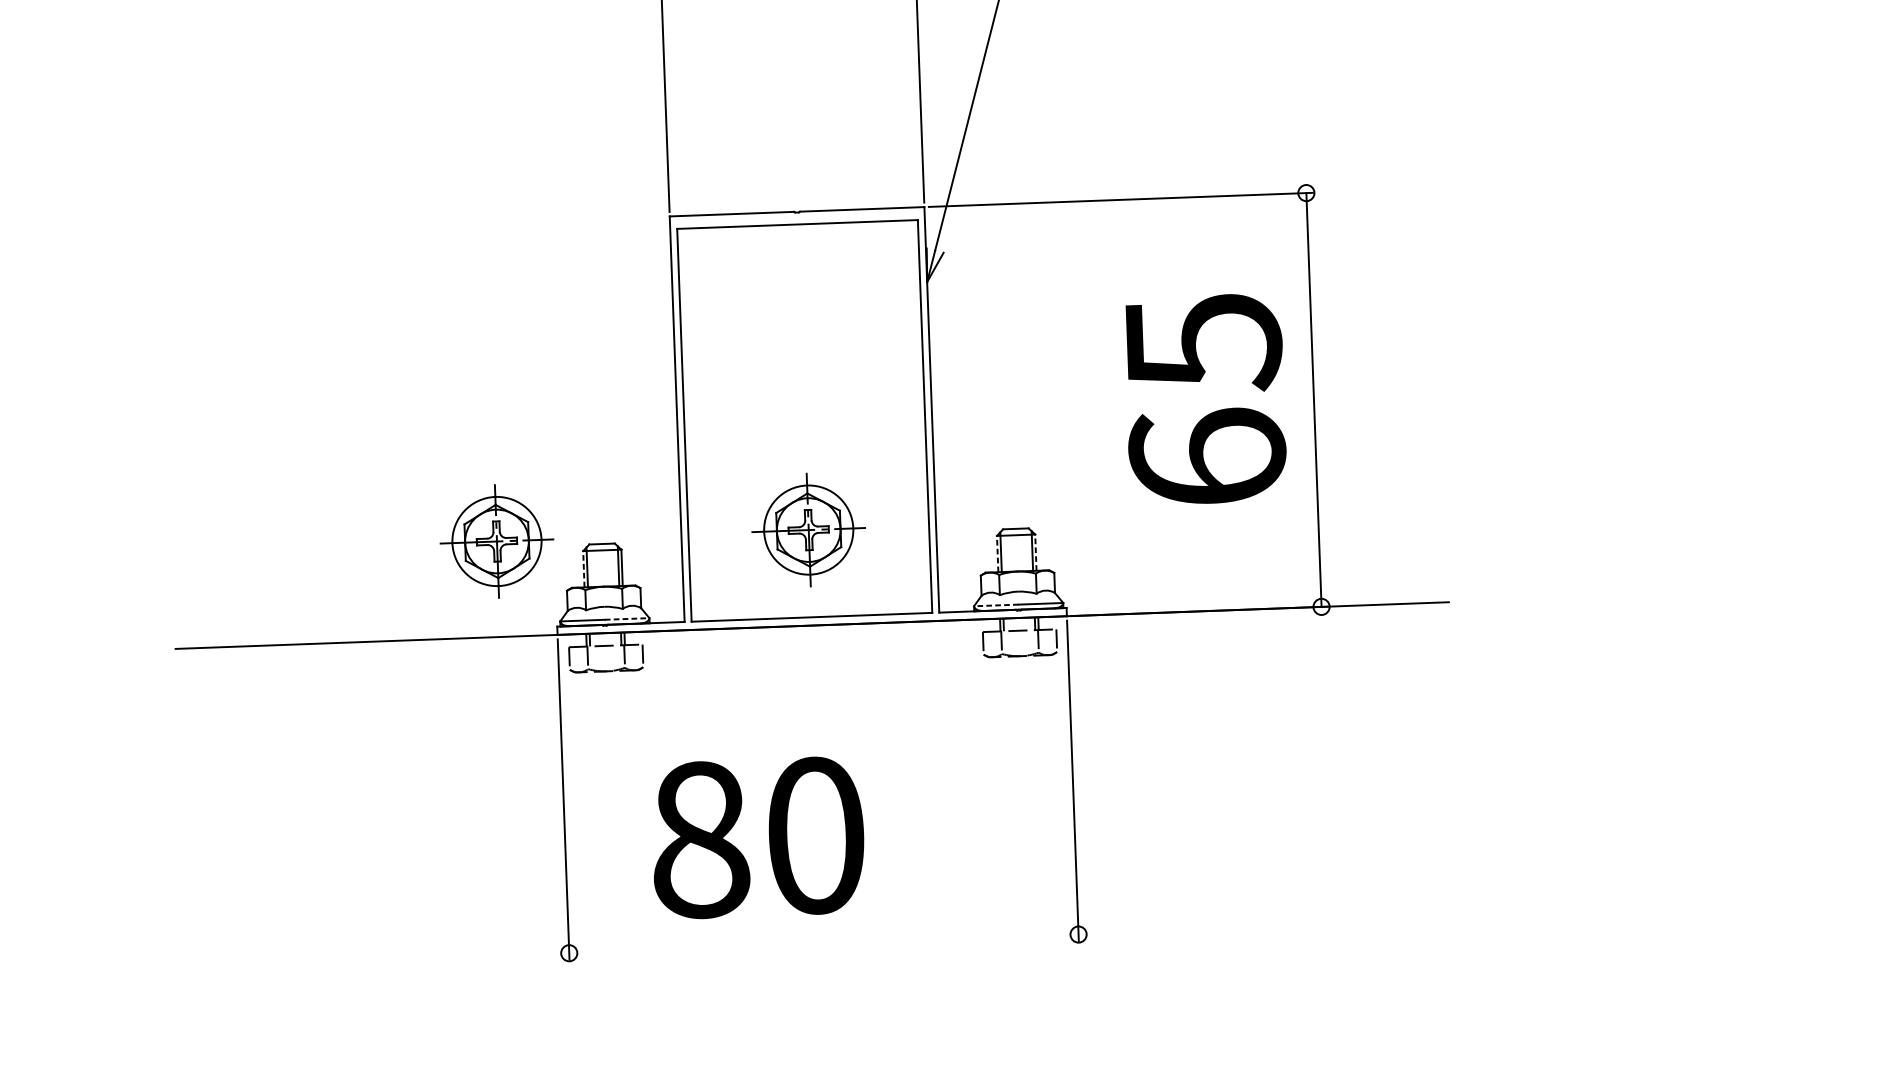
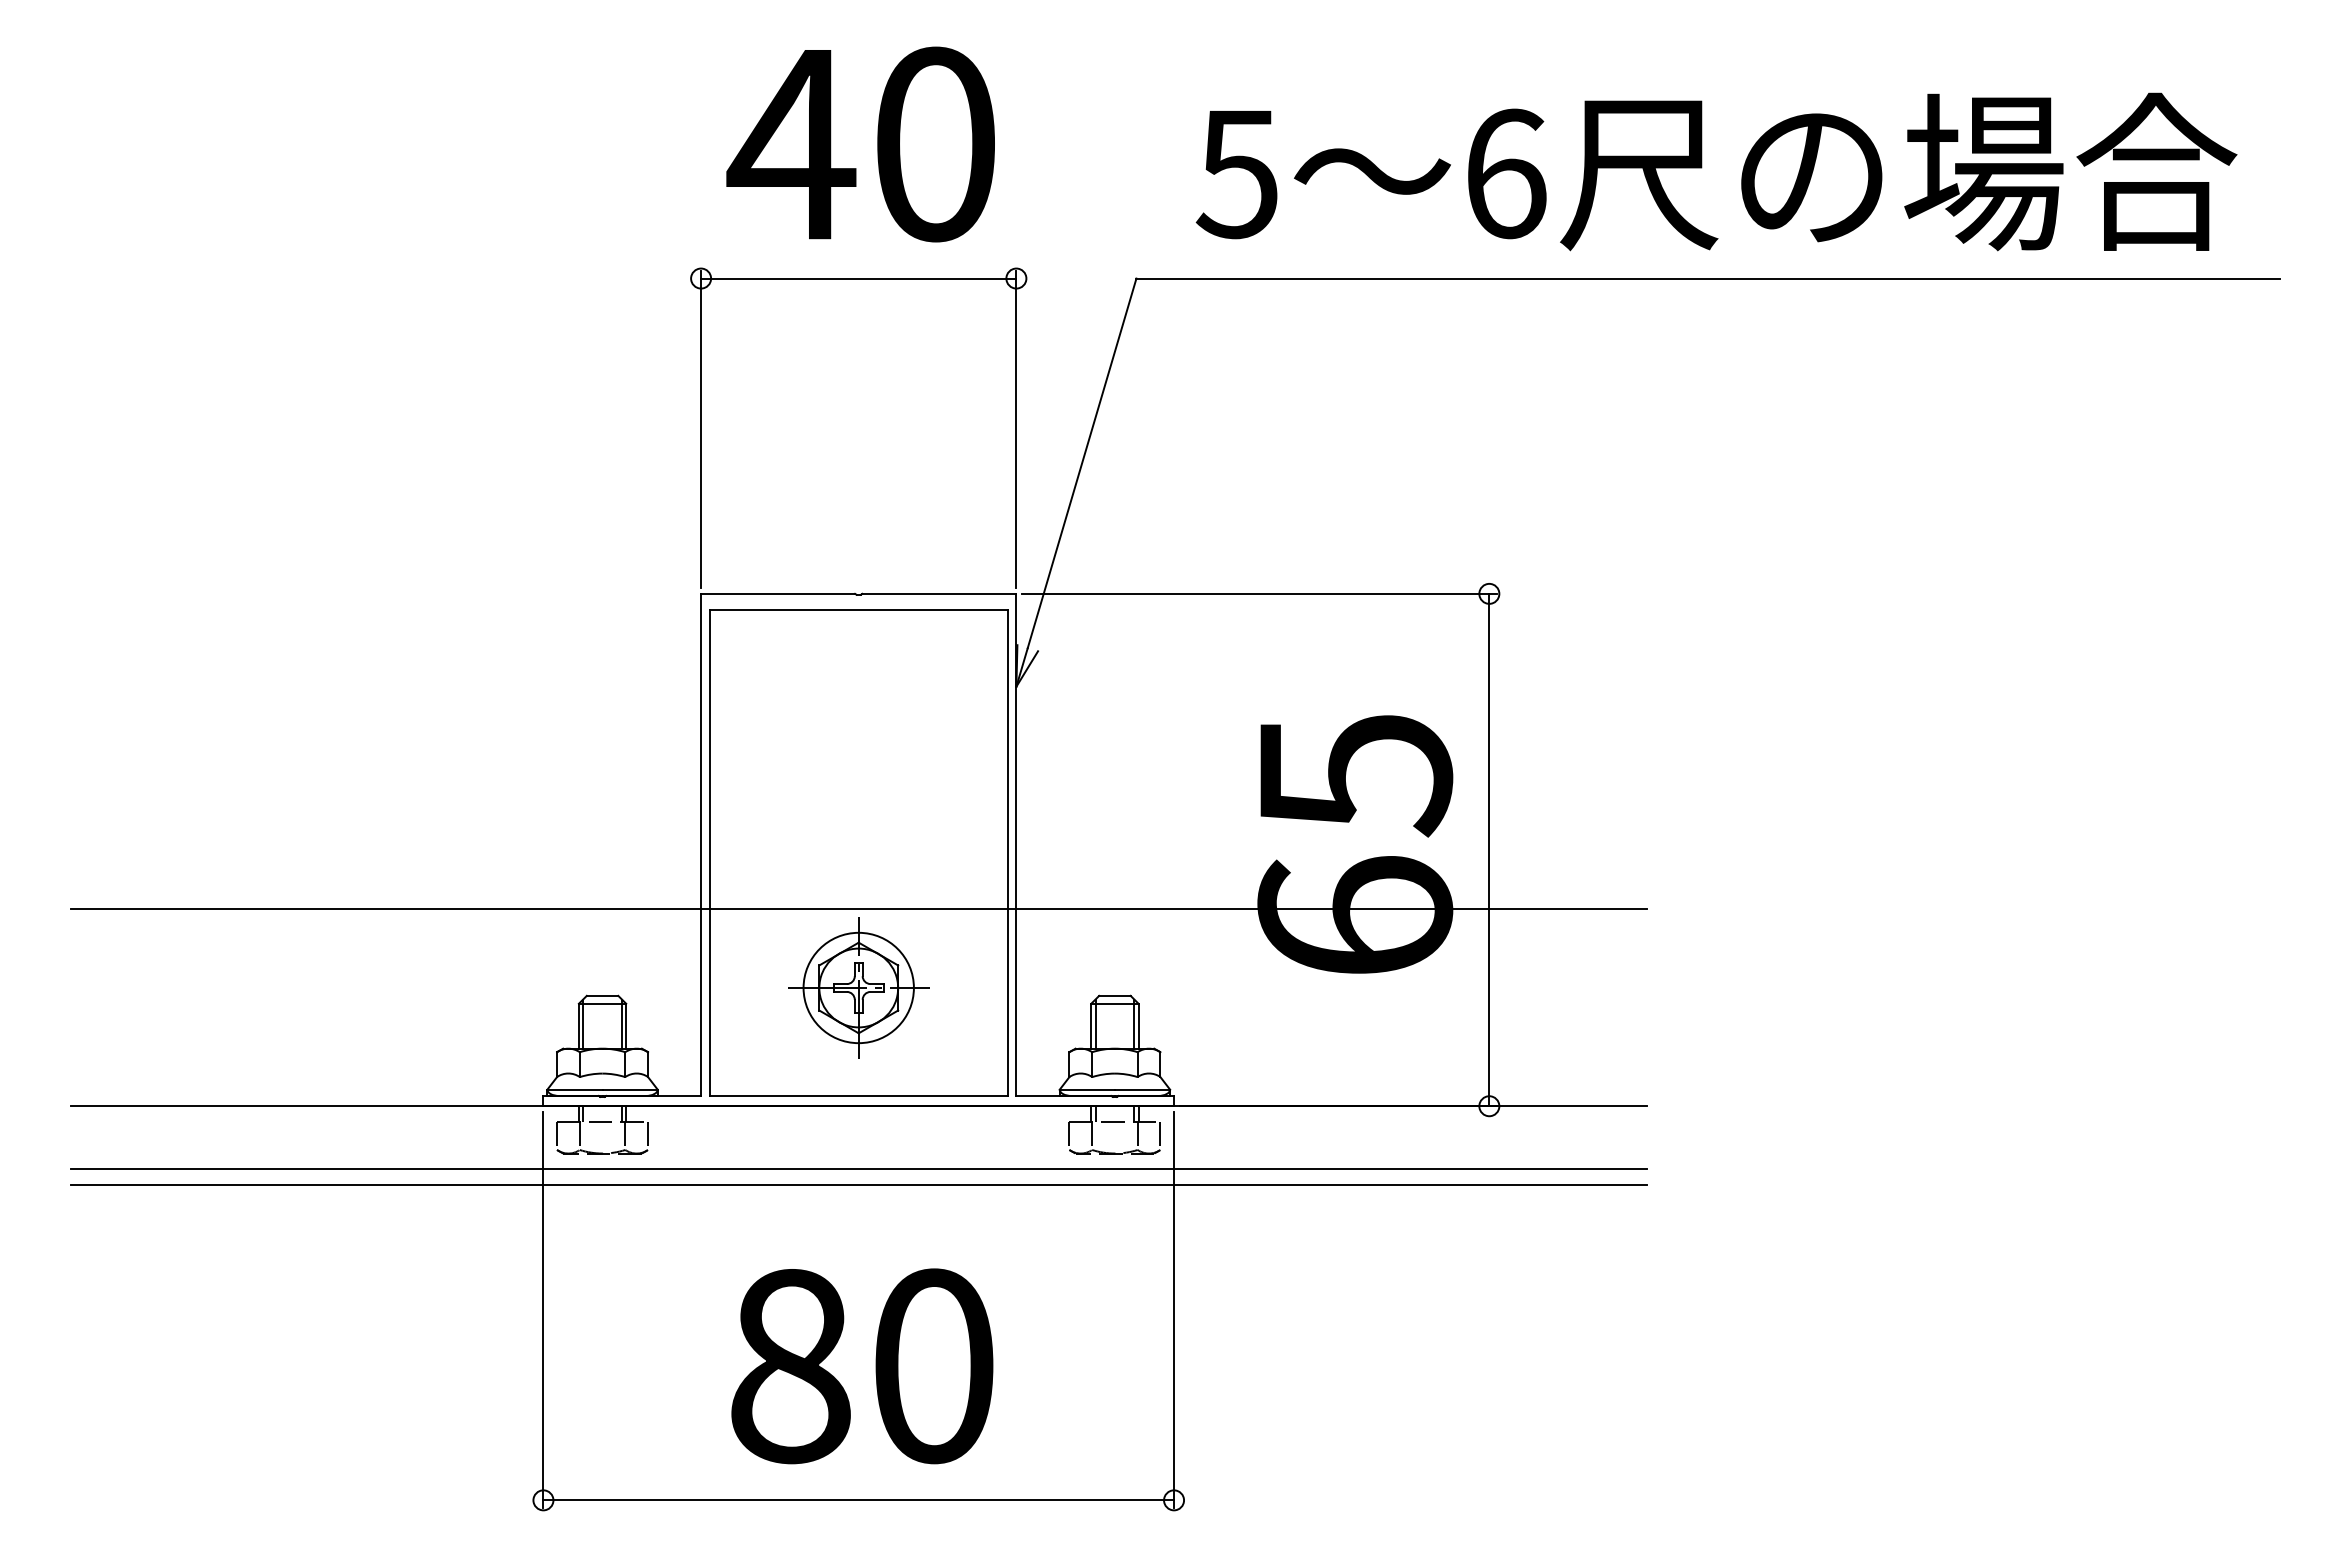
line: (806, 466) -> (858, 909), added
part: (496, 541) -> (472, 987), removed
line: (1035, 552) -> (1138, 1025), dashed -> solid
line: (997, 553) -> (1091, 1025), dashed -> solid
line: (583, 568) -> (578, 1025), dashed -> solid
line: (996, 605) -> (1087, 1089), dashed -> solid
line: (627, 618) -> (630, 1089), dashed -> solid
line: (813, 676) -> (858, 1169), added
line: (814, 689) -> (858, 1185), added
text: (758, 838) -> (862, 1366), moved
line: (823, 944) -> (858, 1500), added

